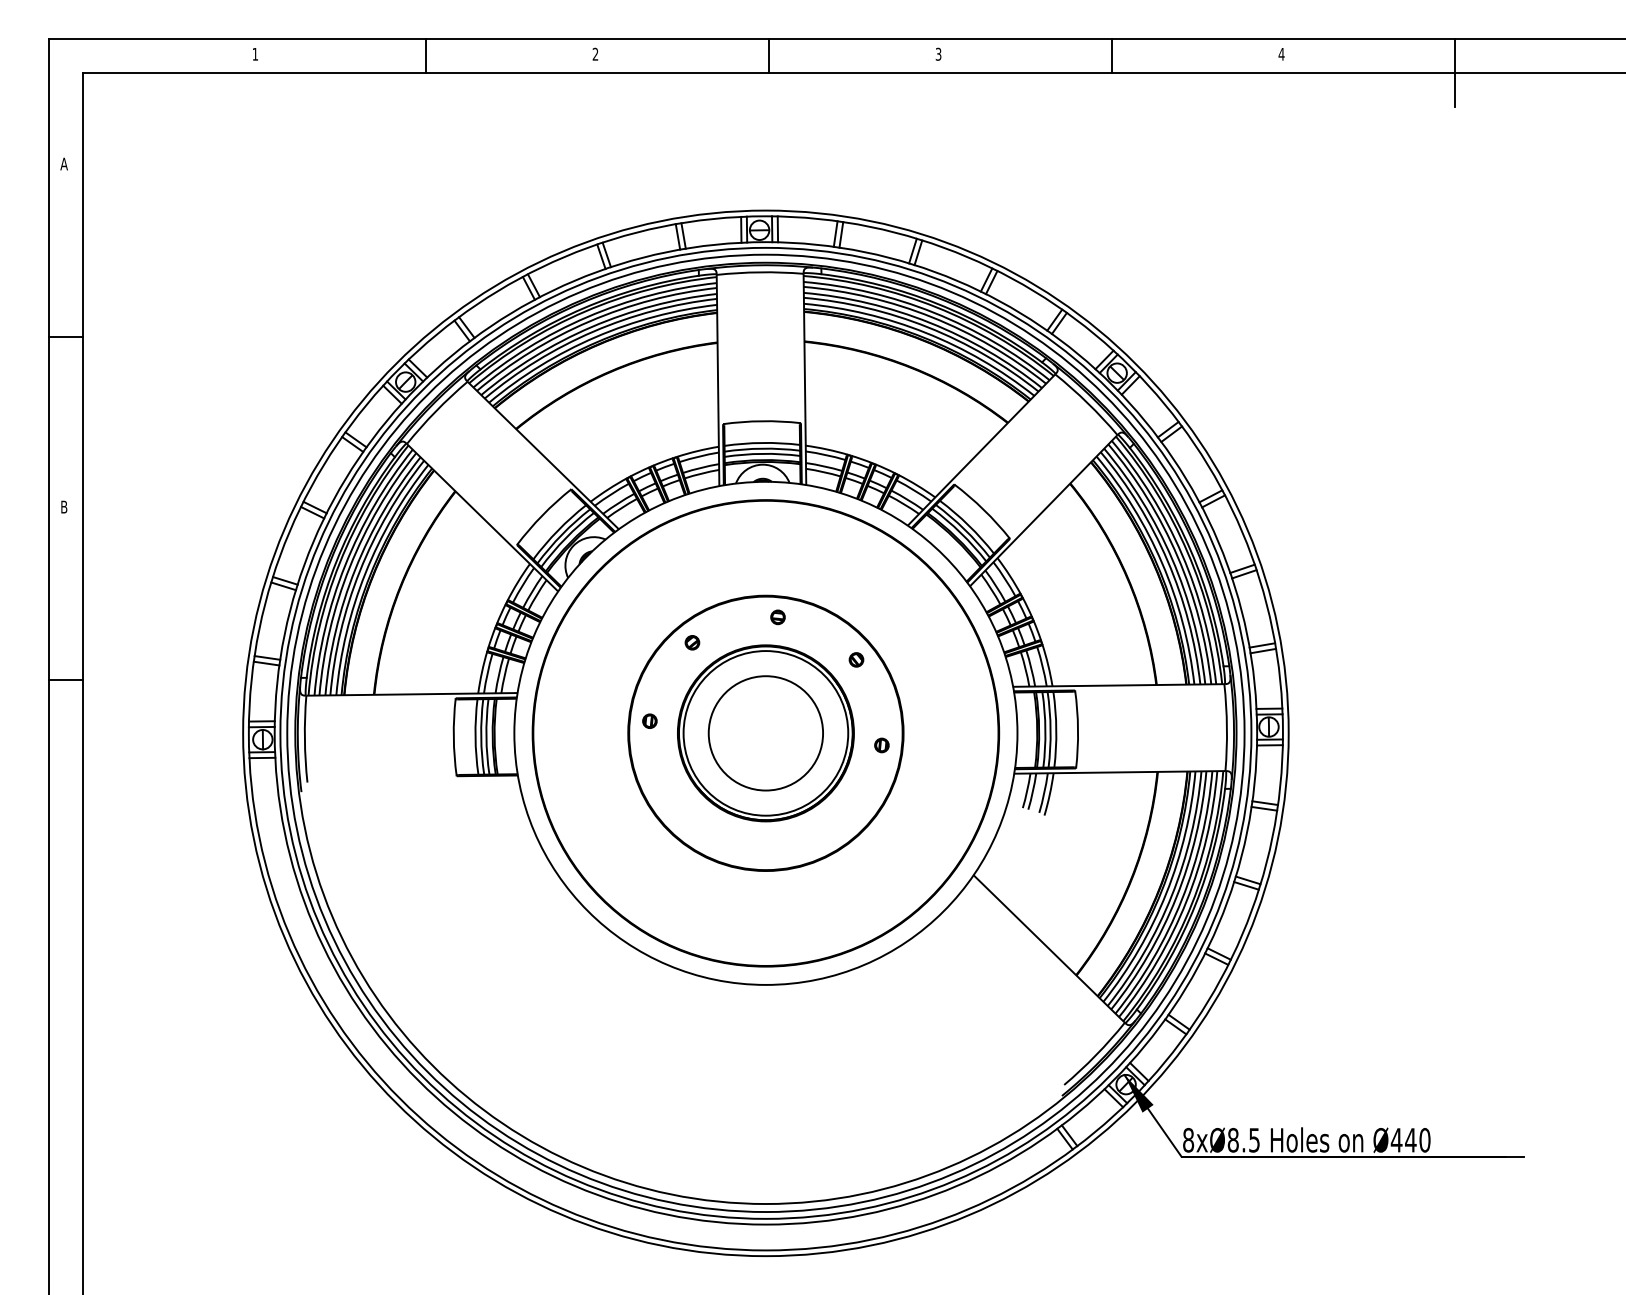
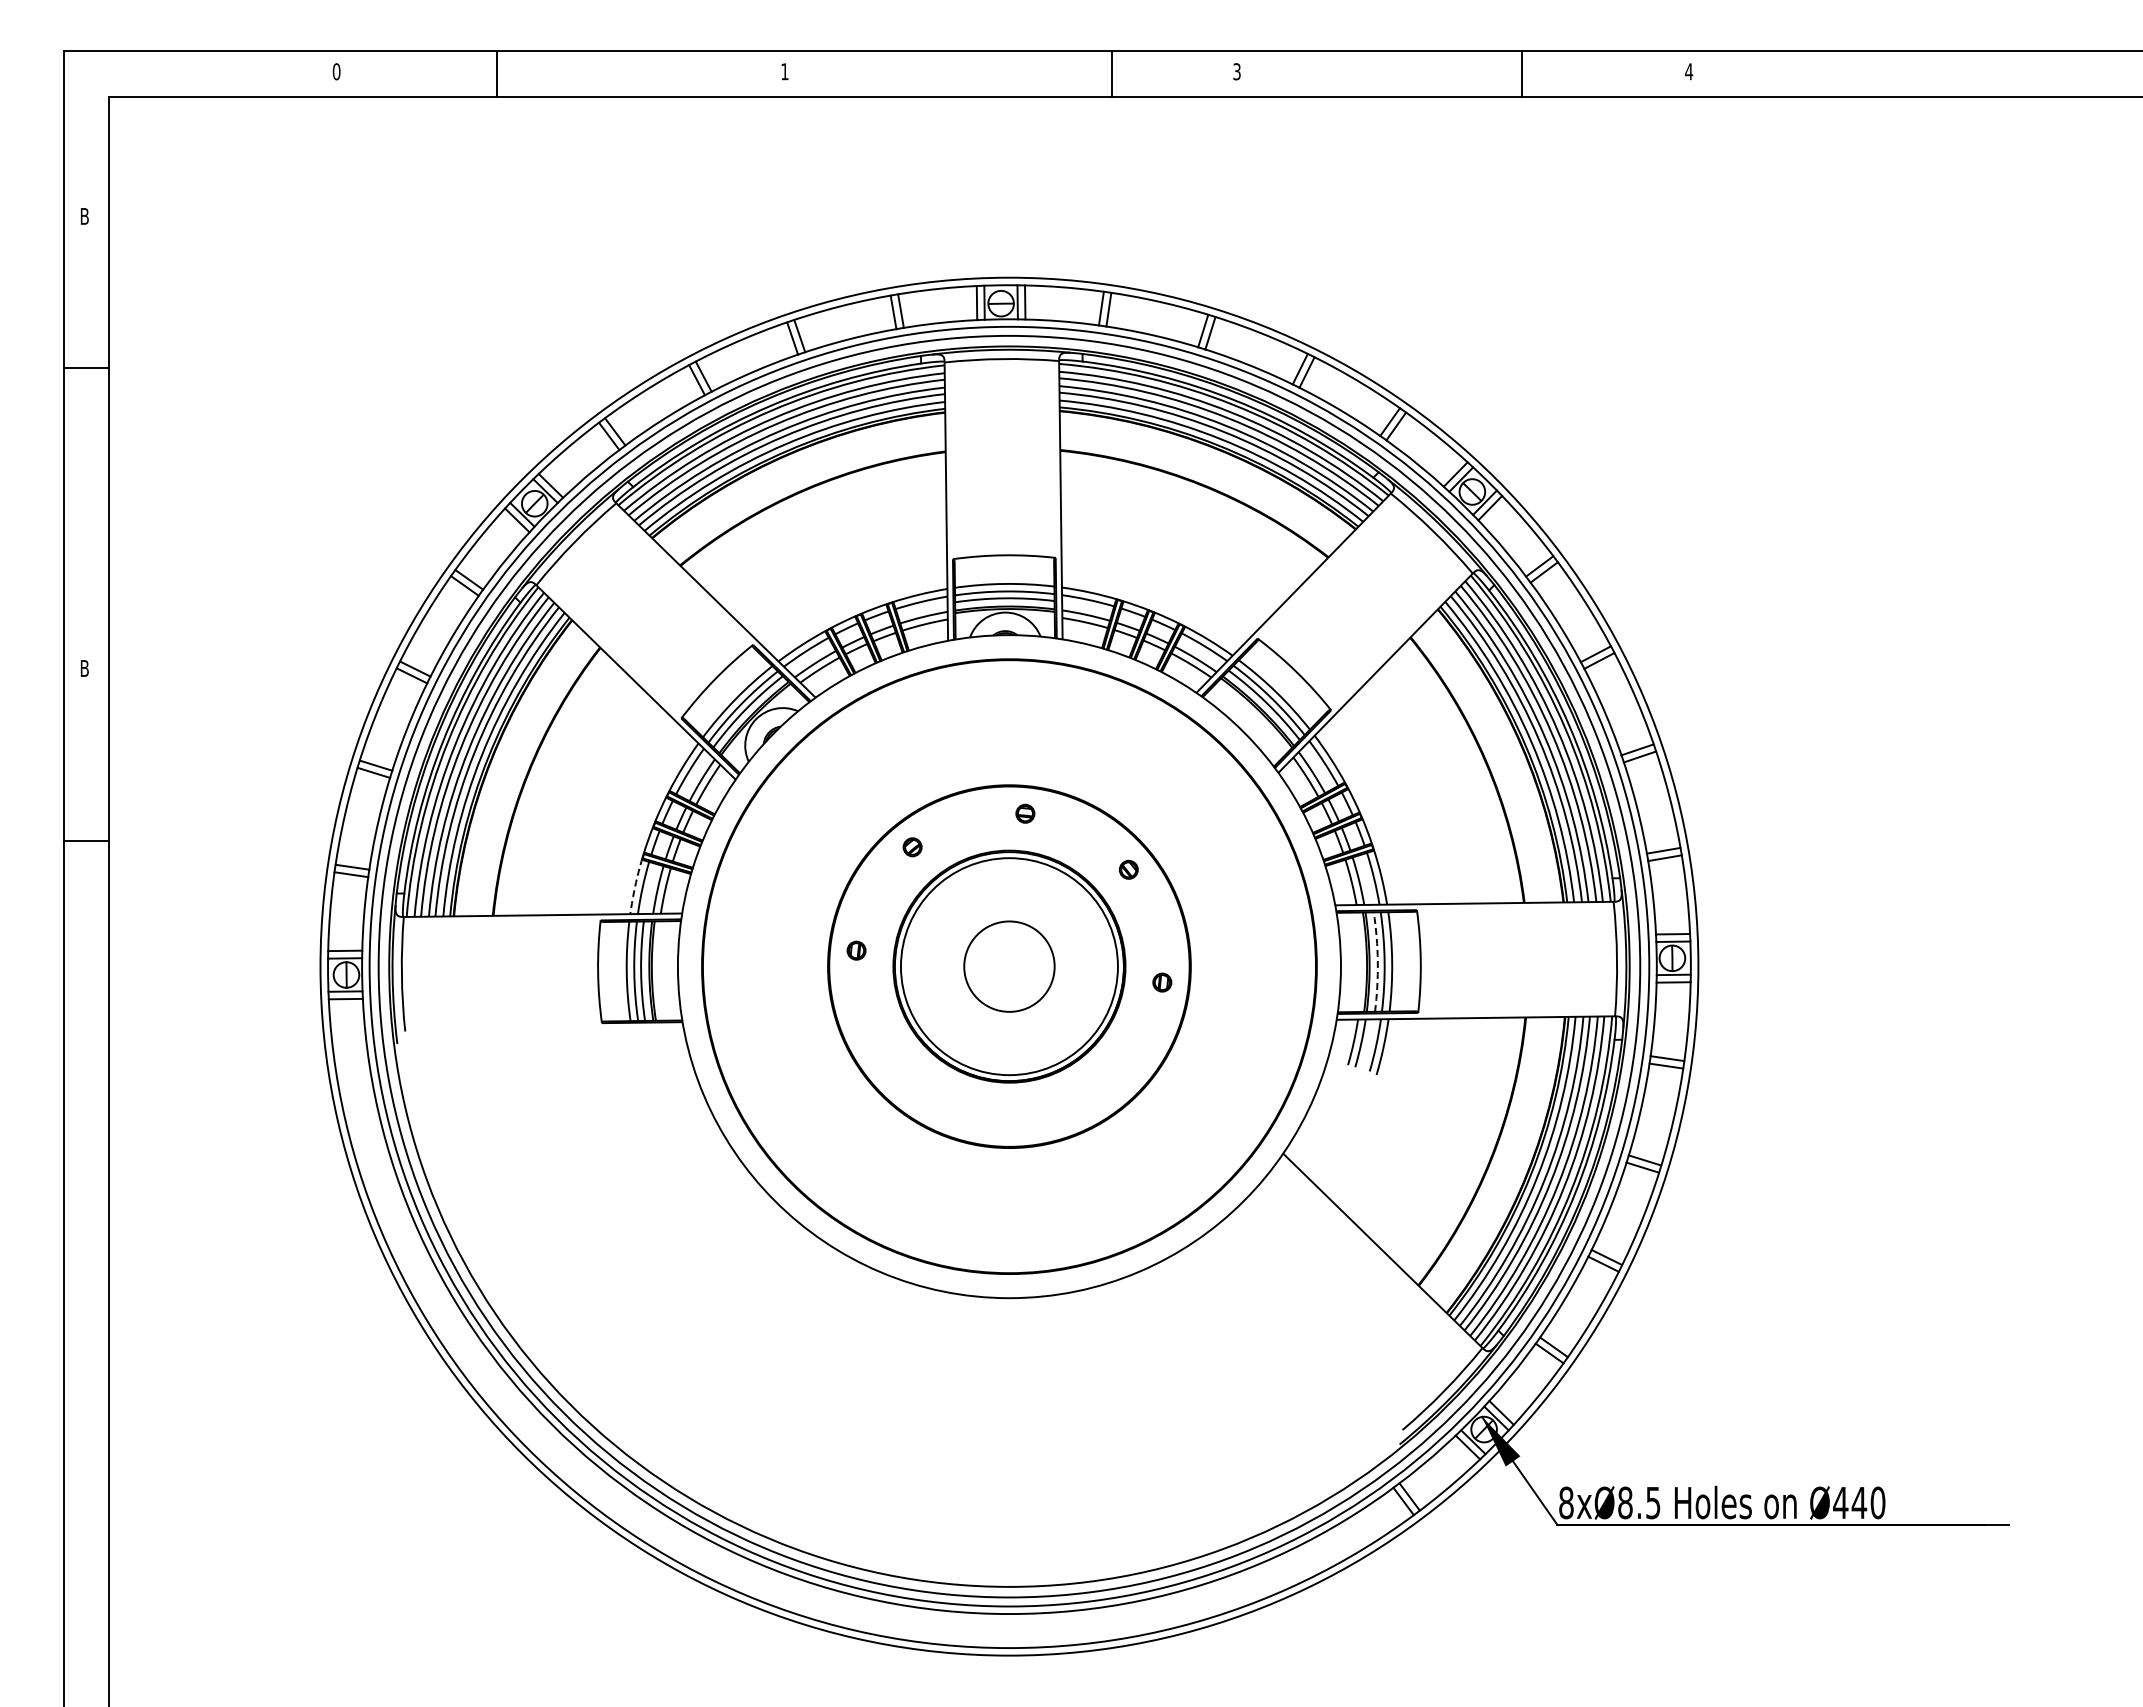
text: (255, 54) -> (336, 71), 1 -> 0
text: (595, 54) -> (784, 71), 2 -> 1
line: (426, 55) -> (496, 73), moved
line: (768, 55) -> (1111, 73), moved
line: (1111, 55) -> (1521, 73), moved
line: (1454, 73) -> (1917, 96), removed
text: (64, 164) -> (84, 216), A -> B
line: (65, 337) -> (86, 367), moved
arc: (482, 672) -> (635, 886), solid -> dashed
line: (65, 680) -> (86, 840), moved
arc: (1045, 730) -> (1377, 962), solid -> dashed
circle: (765, 733) -> (1009, 966), size x0.6

